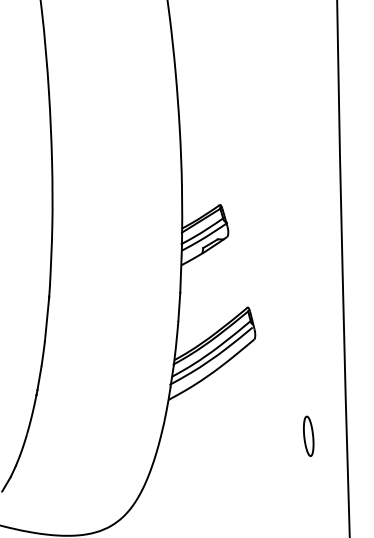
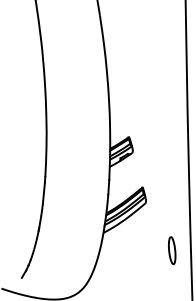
part: (309, 435) -> (172, 250), size x1.4

